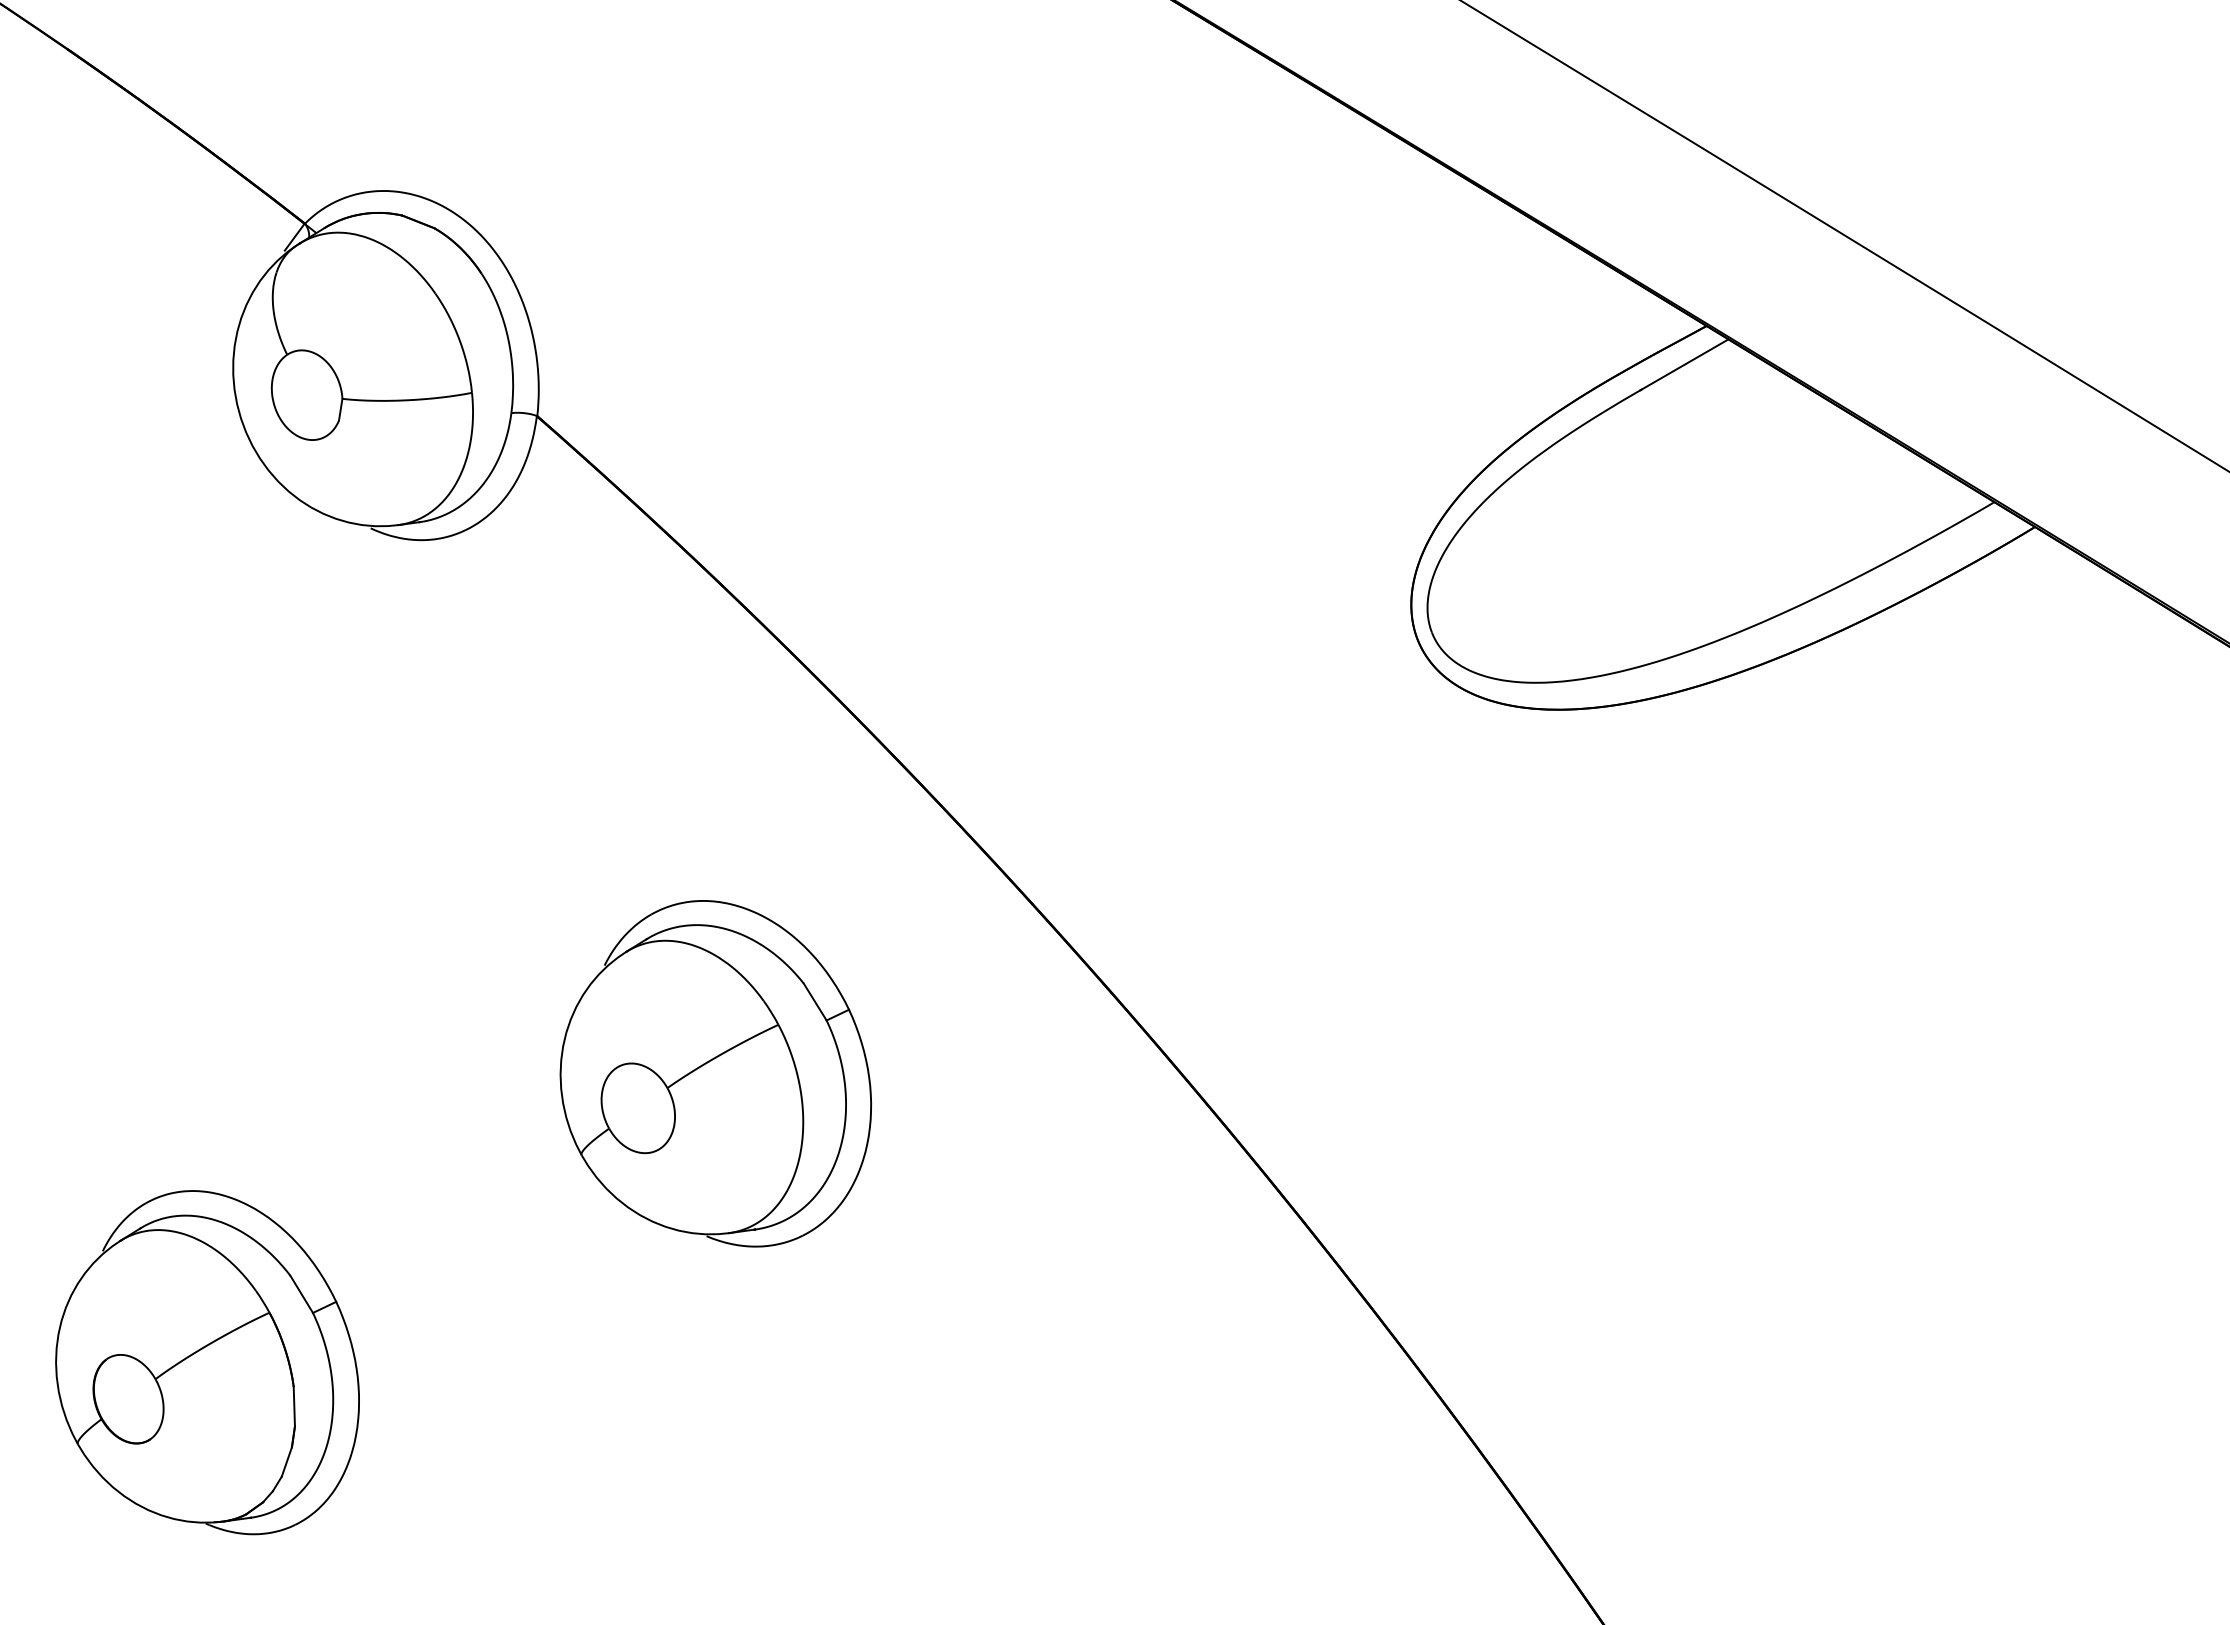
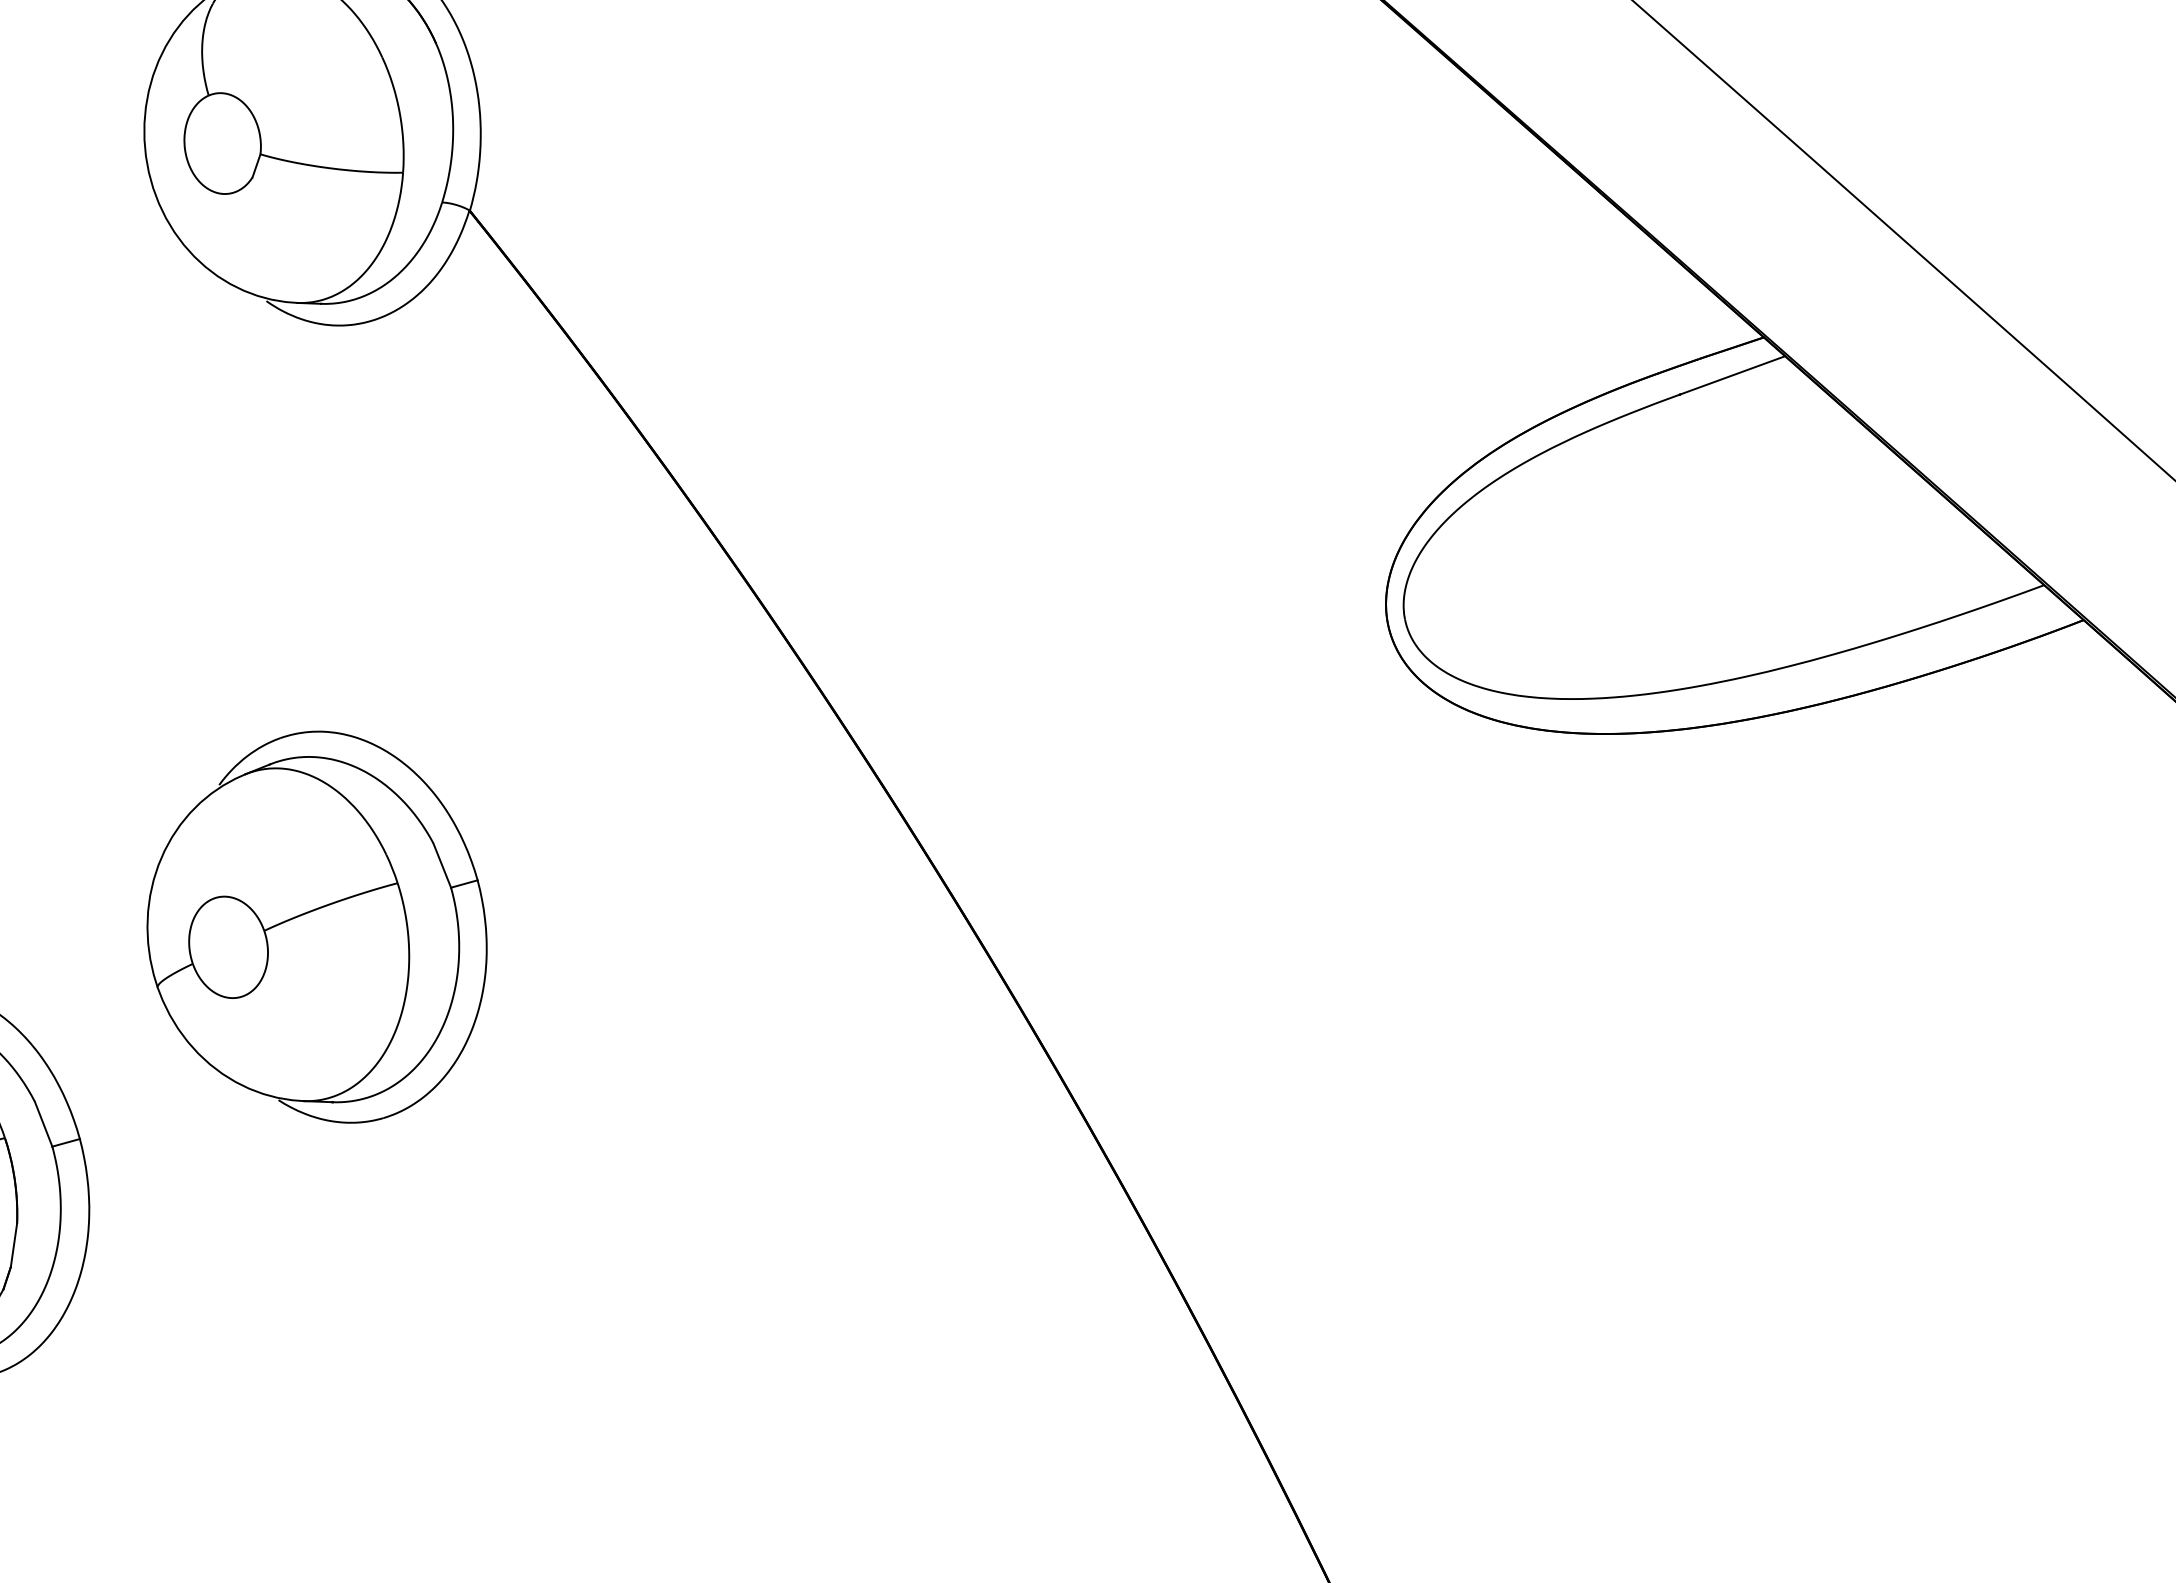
part: (715, 1073) -> (319, 924), moved

